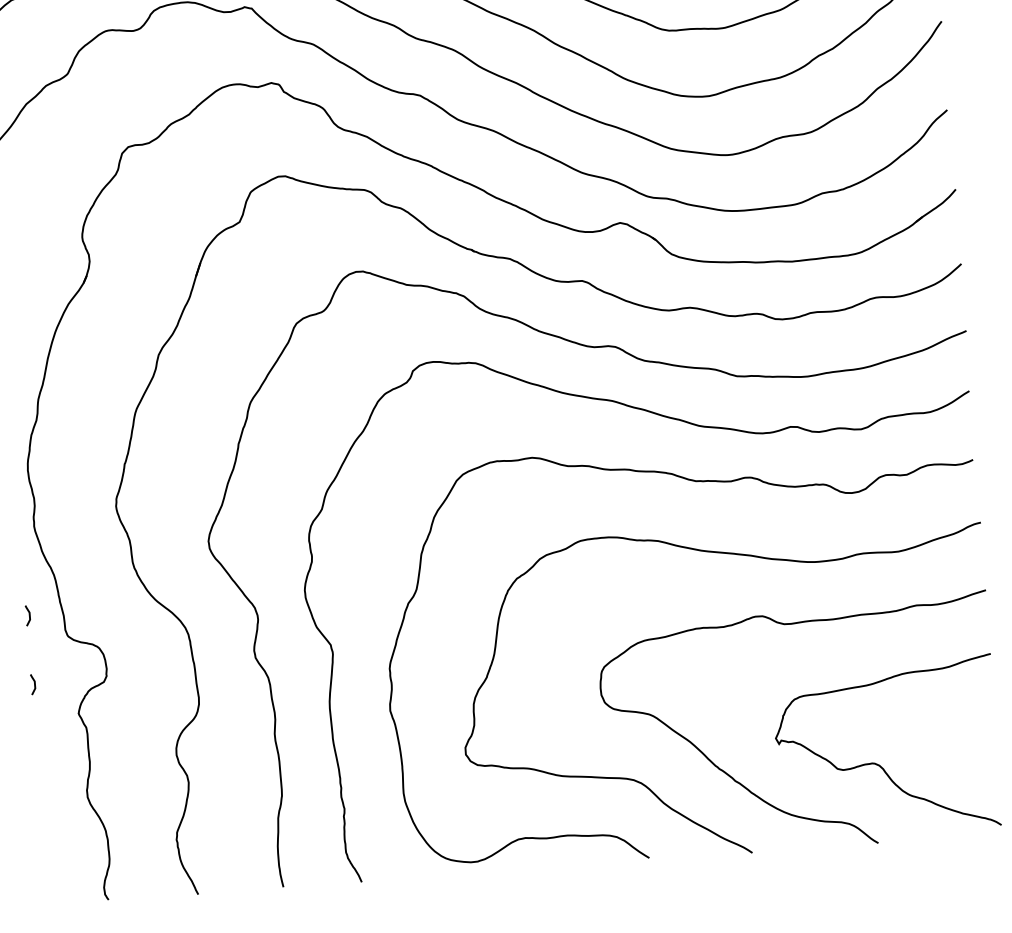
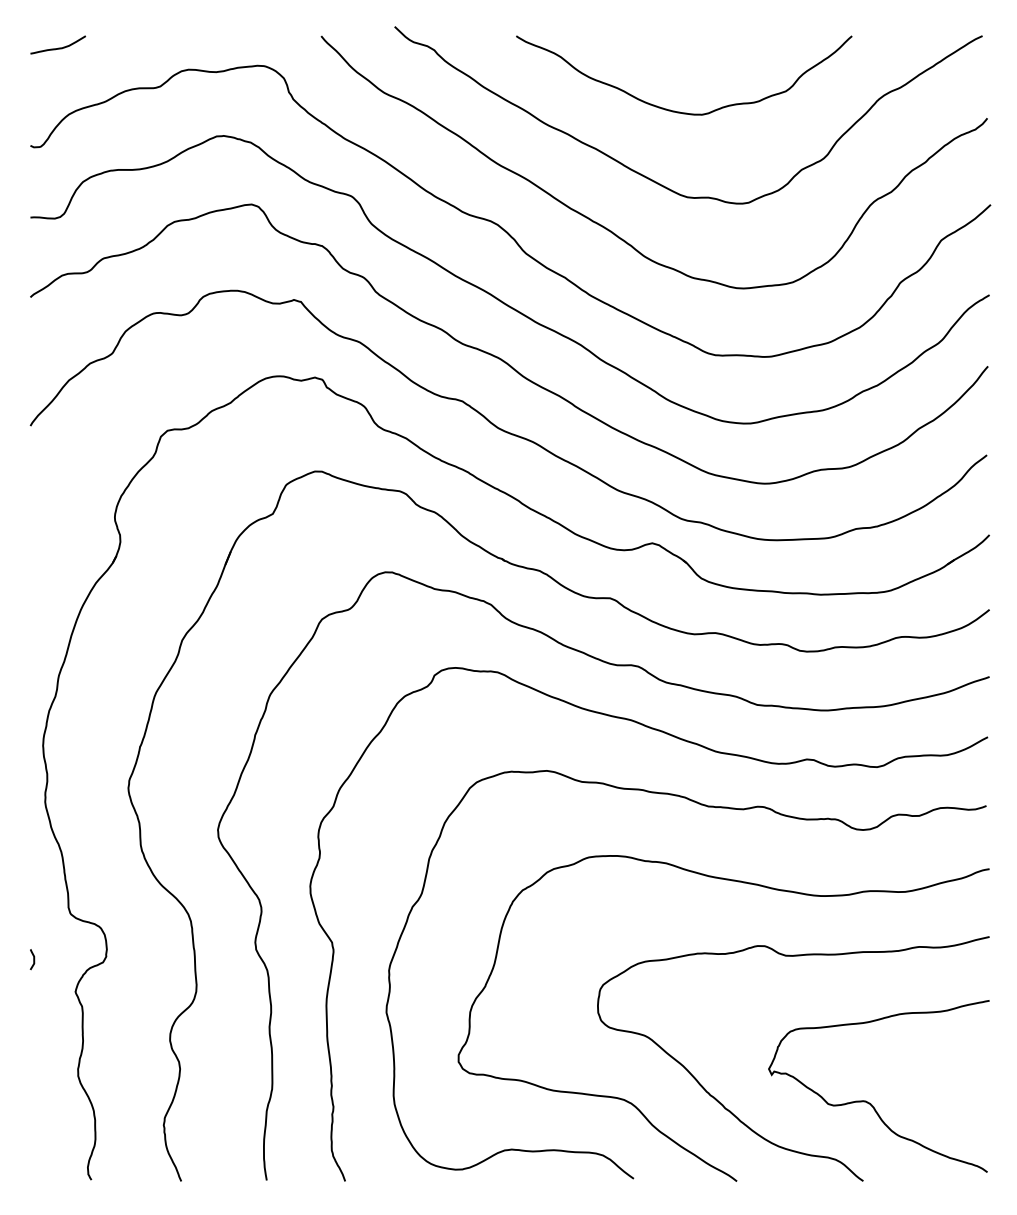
curve: (29, 615) -> (33, 890), removed

